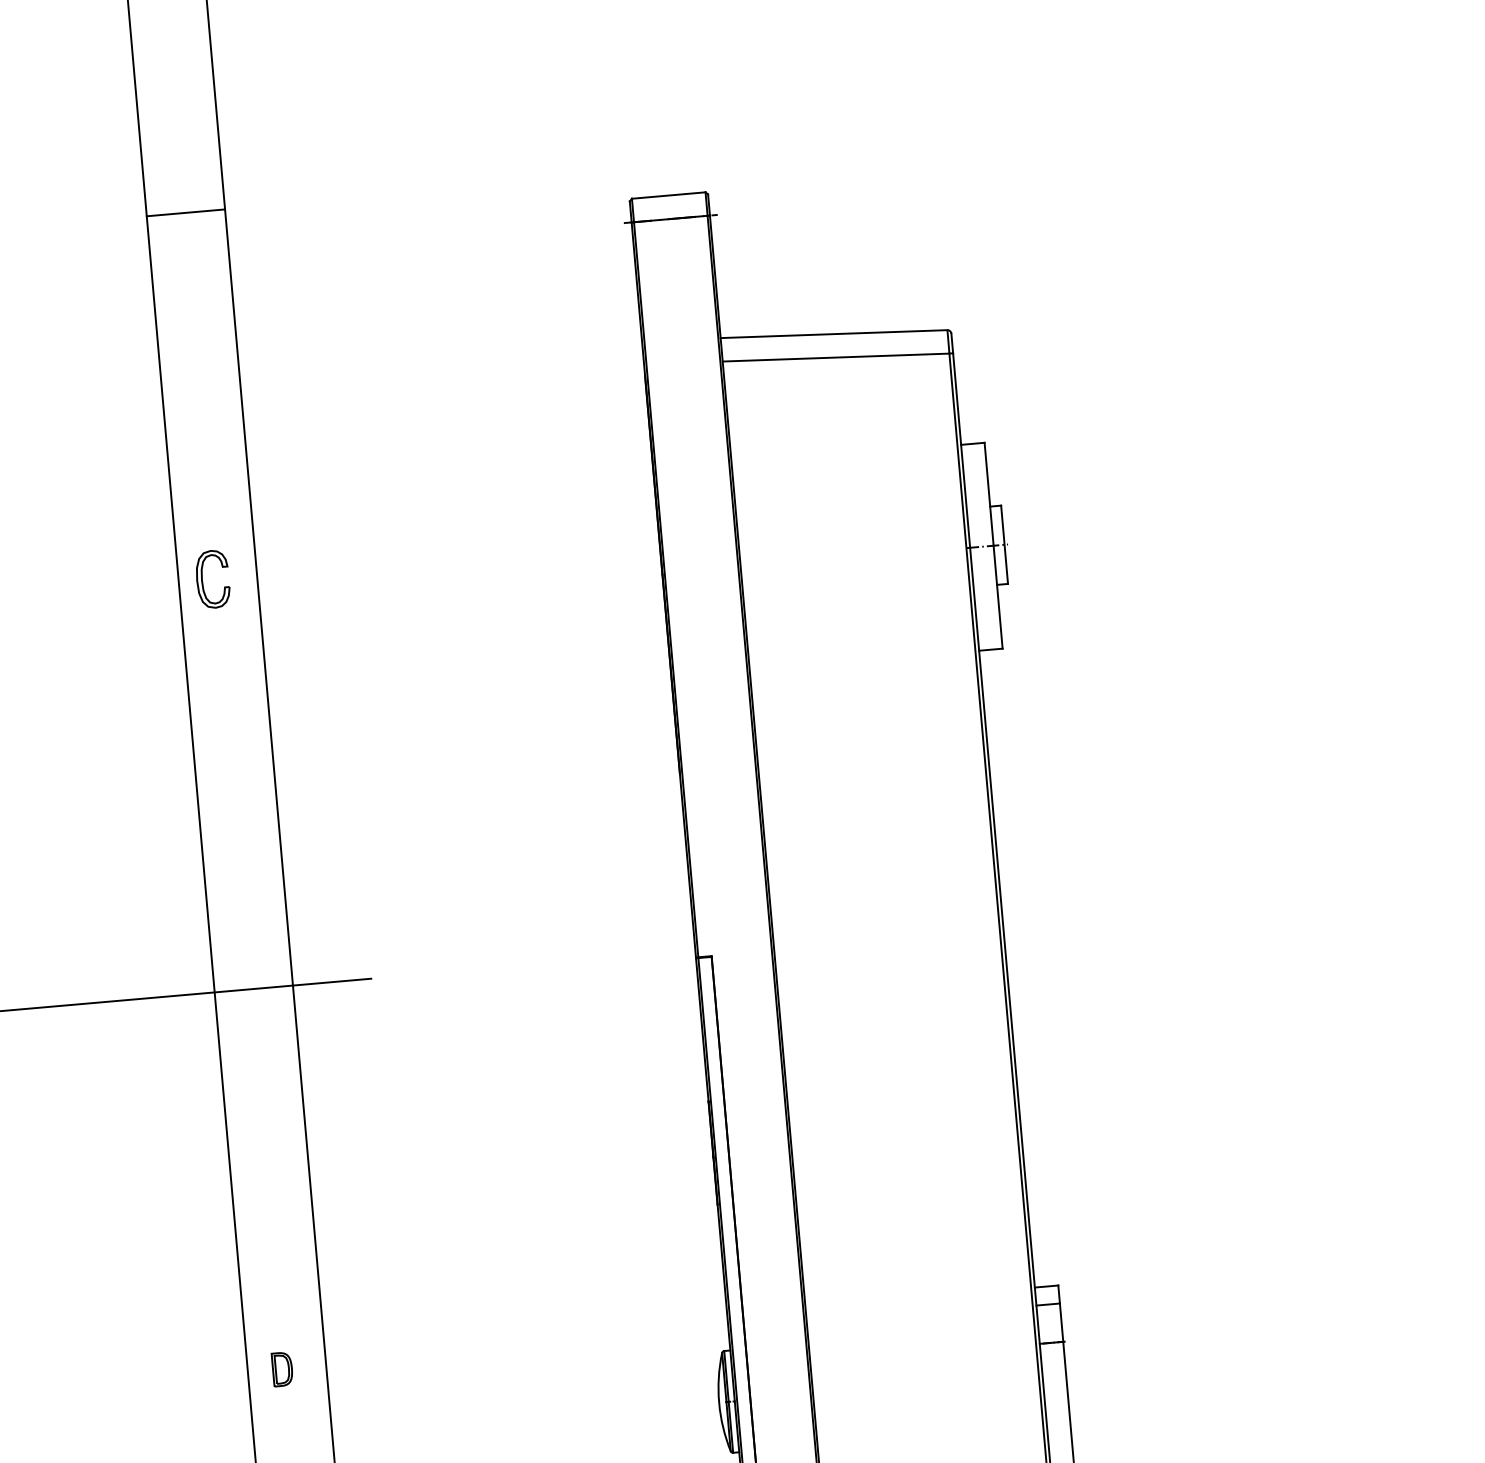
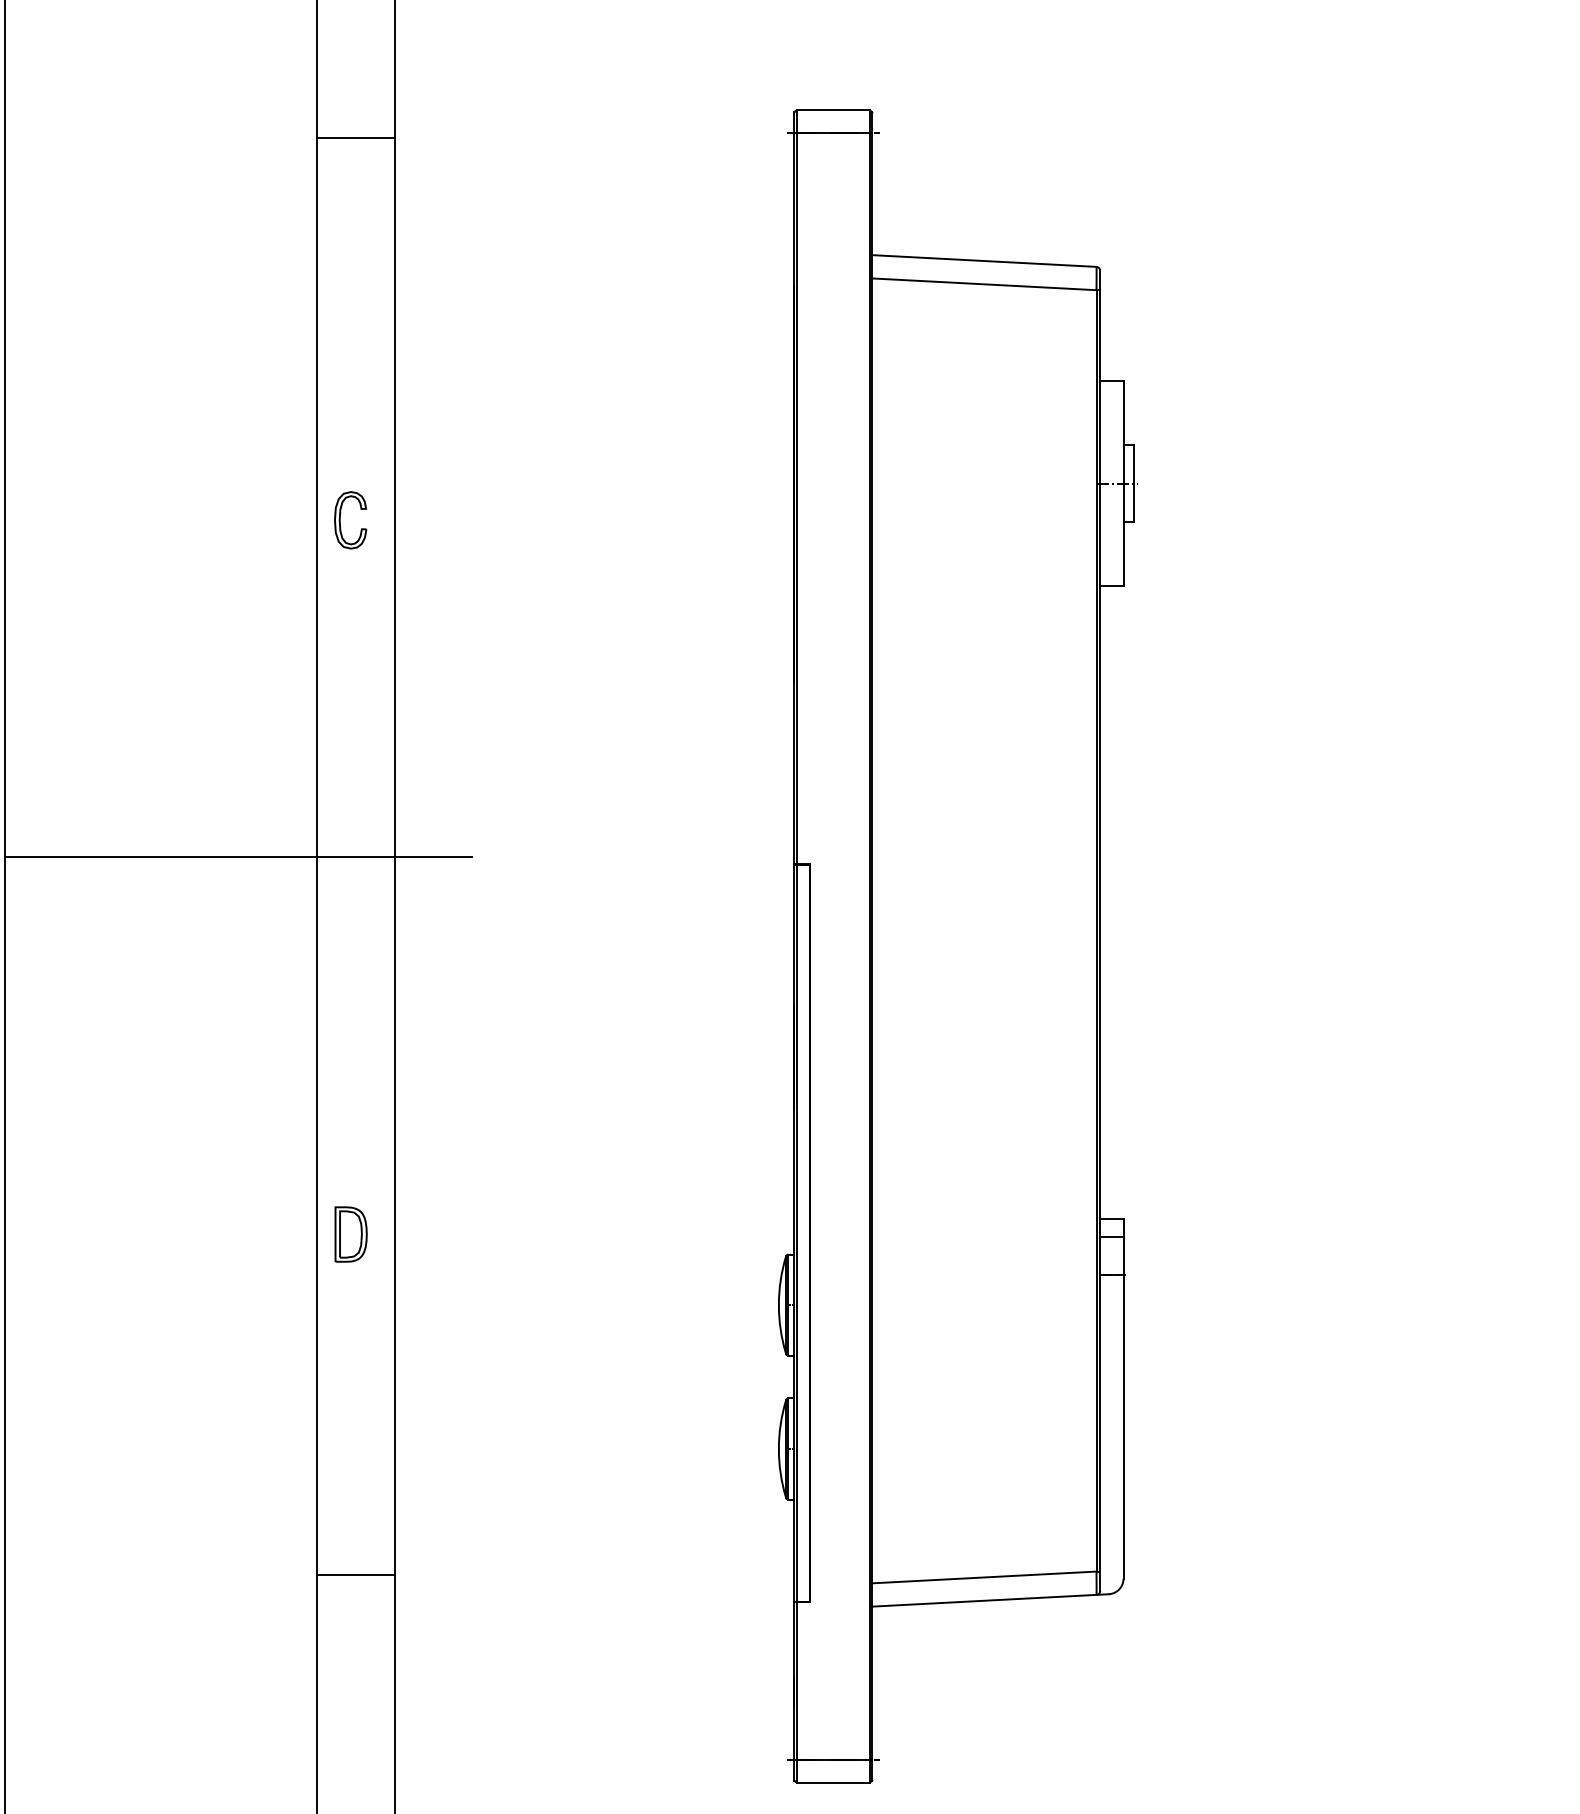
line: (185, 212) -> (355, 138), moved
part: (202, 580) -> (340, 520), moved
part: (281, 1369) -> (350, 1234), size x1.67

